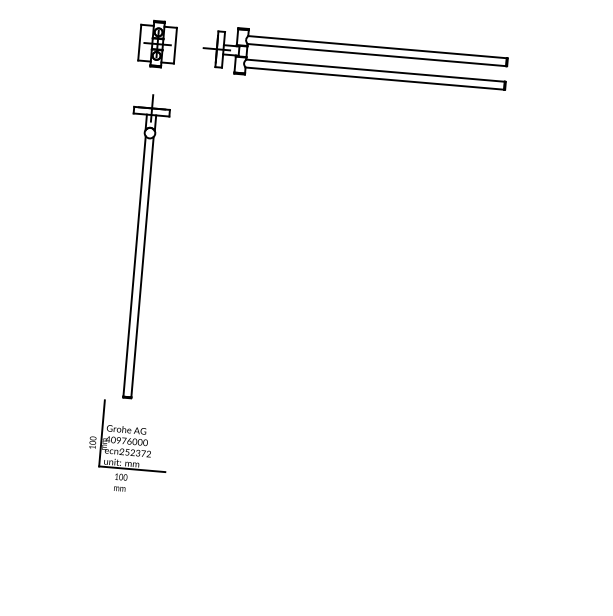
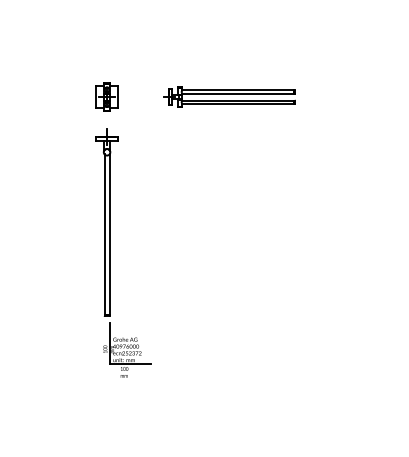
part: (355, 59) -> (229, 96), size x0.7
part: (128, 446) -> (127, 349), moved

